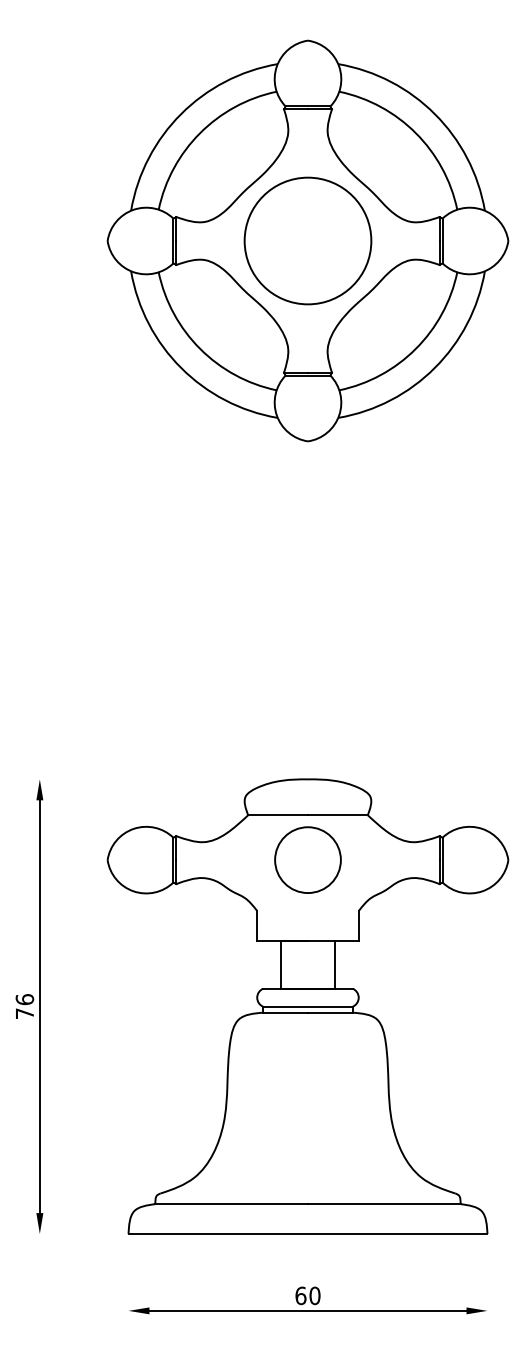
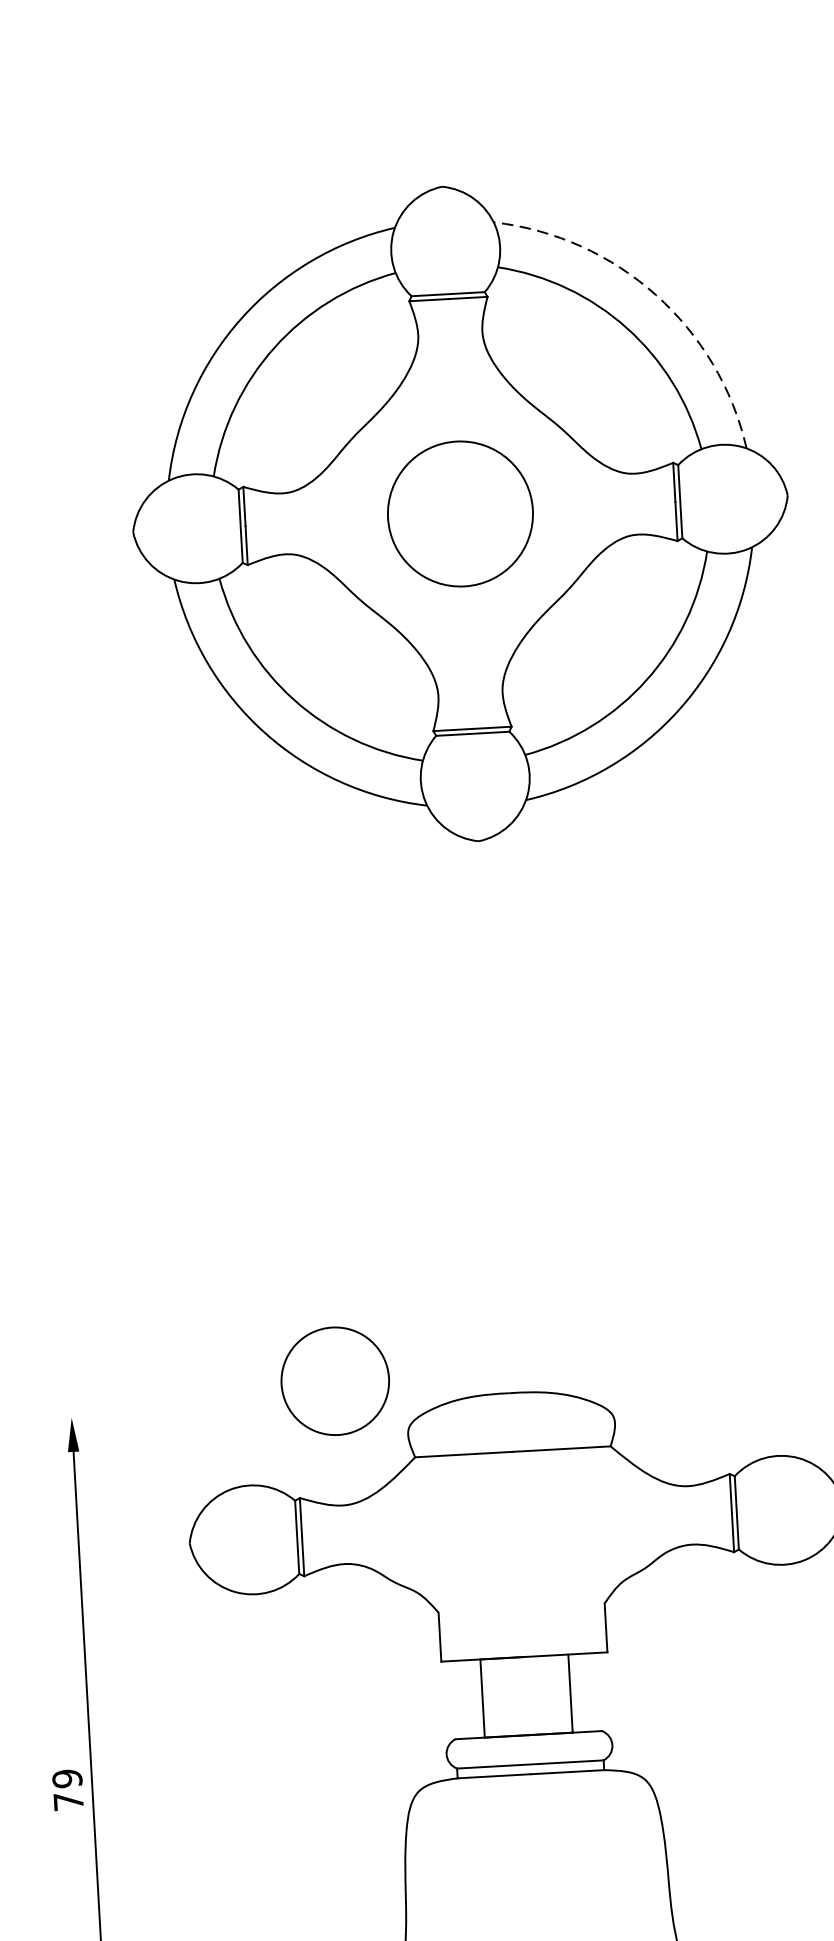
arc: (434, 114) -> (655, 295), solid -> dashed
circle: (307, 240) -> (459, 513), size x0.7
circle: (307, 859) -> (334, 1380), moved
text: (24, 999) -> (66, 1778), 76 -> 79

